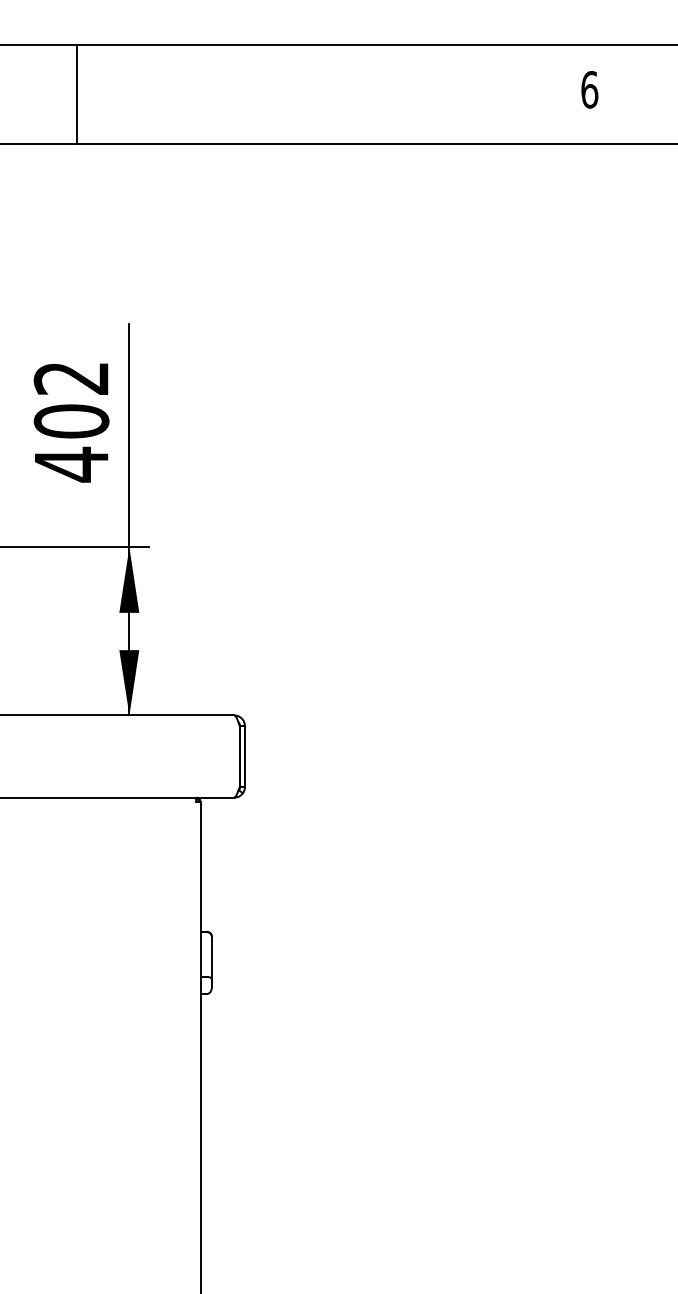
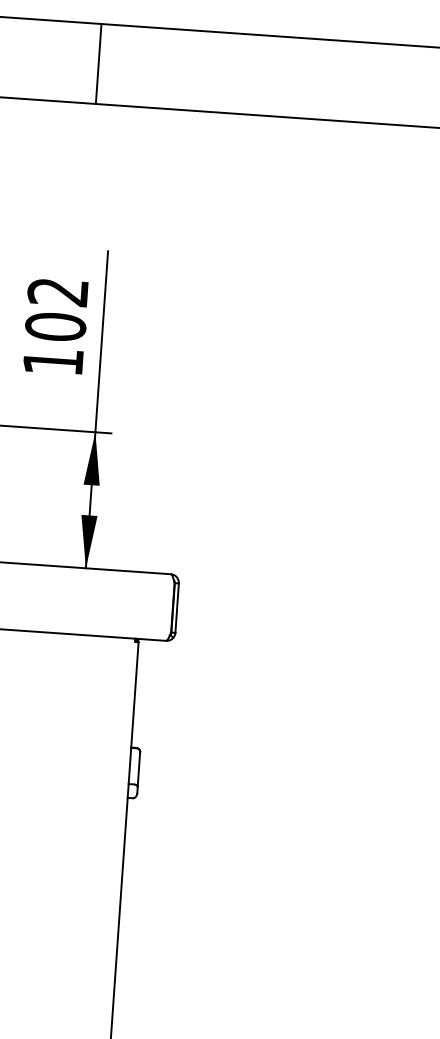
line: (76, 94) -> (98, 63), moved
text: (71, 464) -> (53, 361), 402 -> 102

